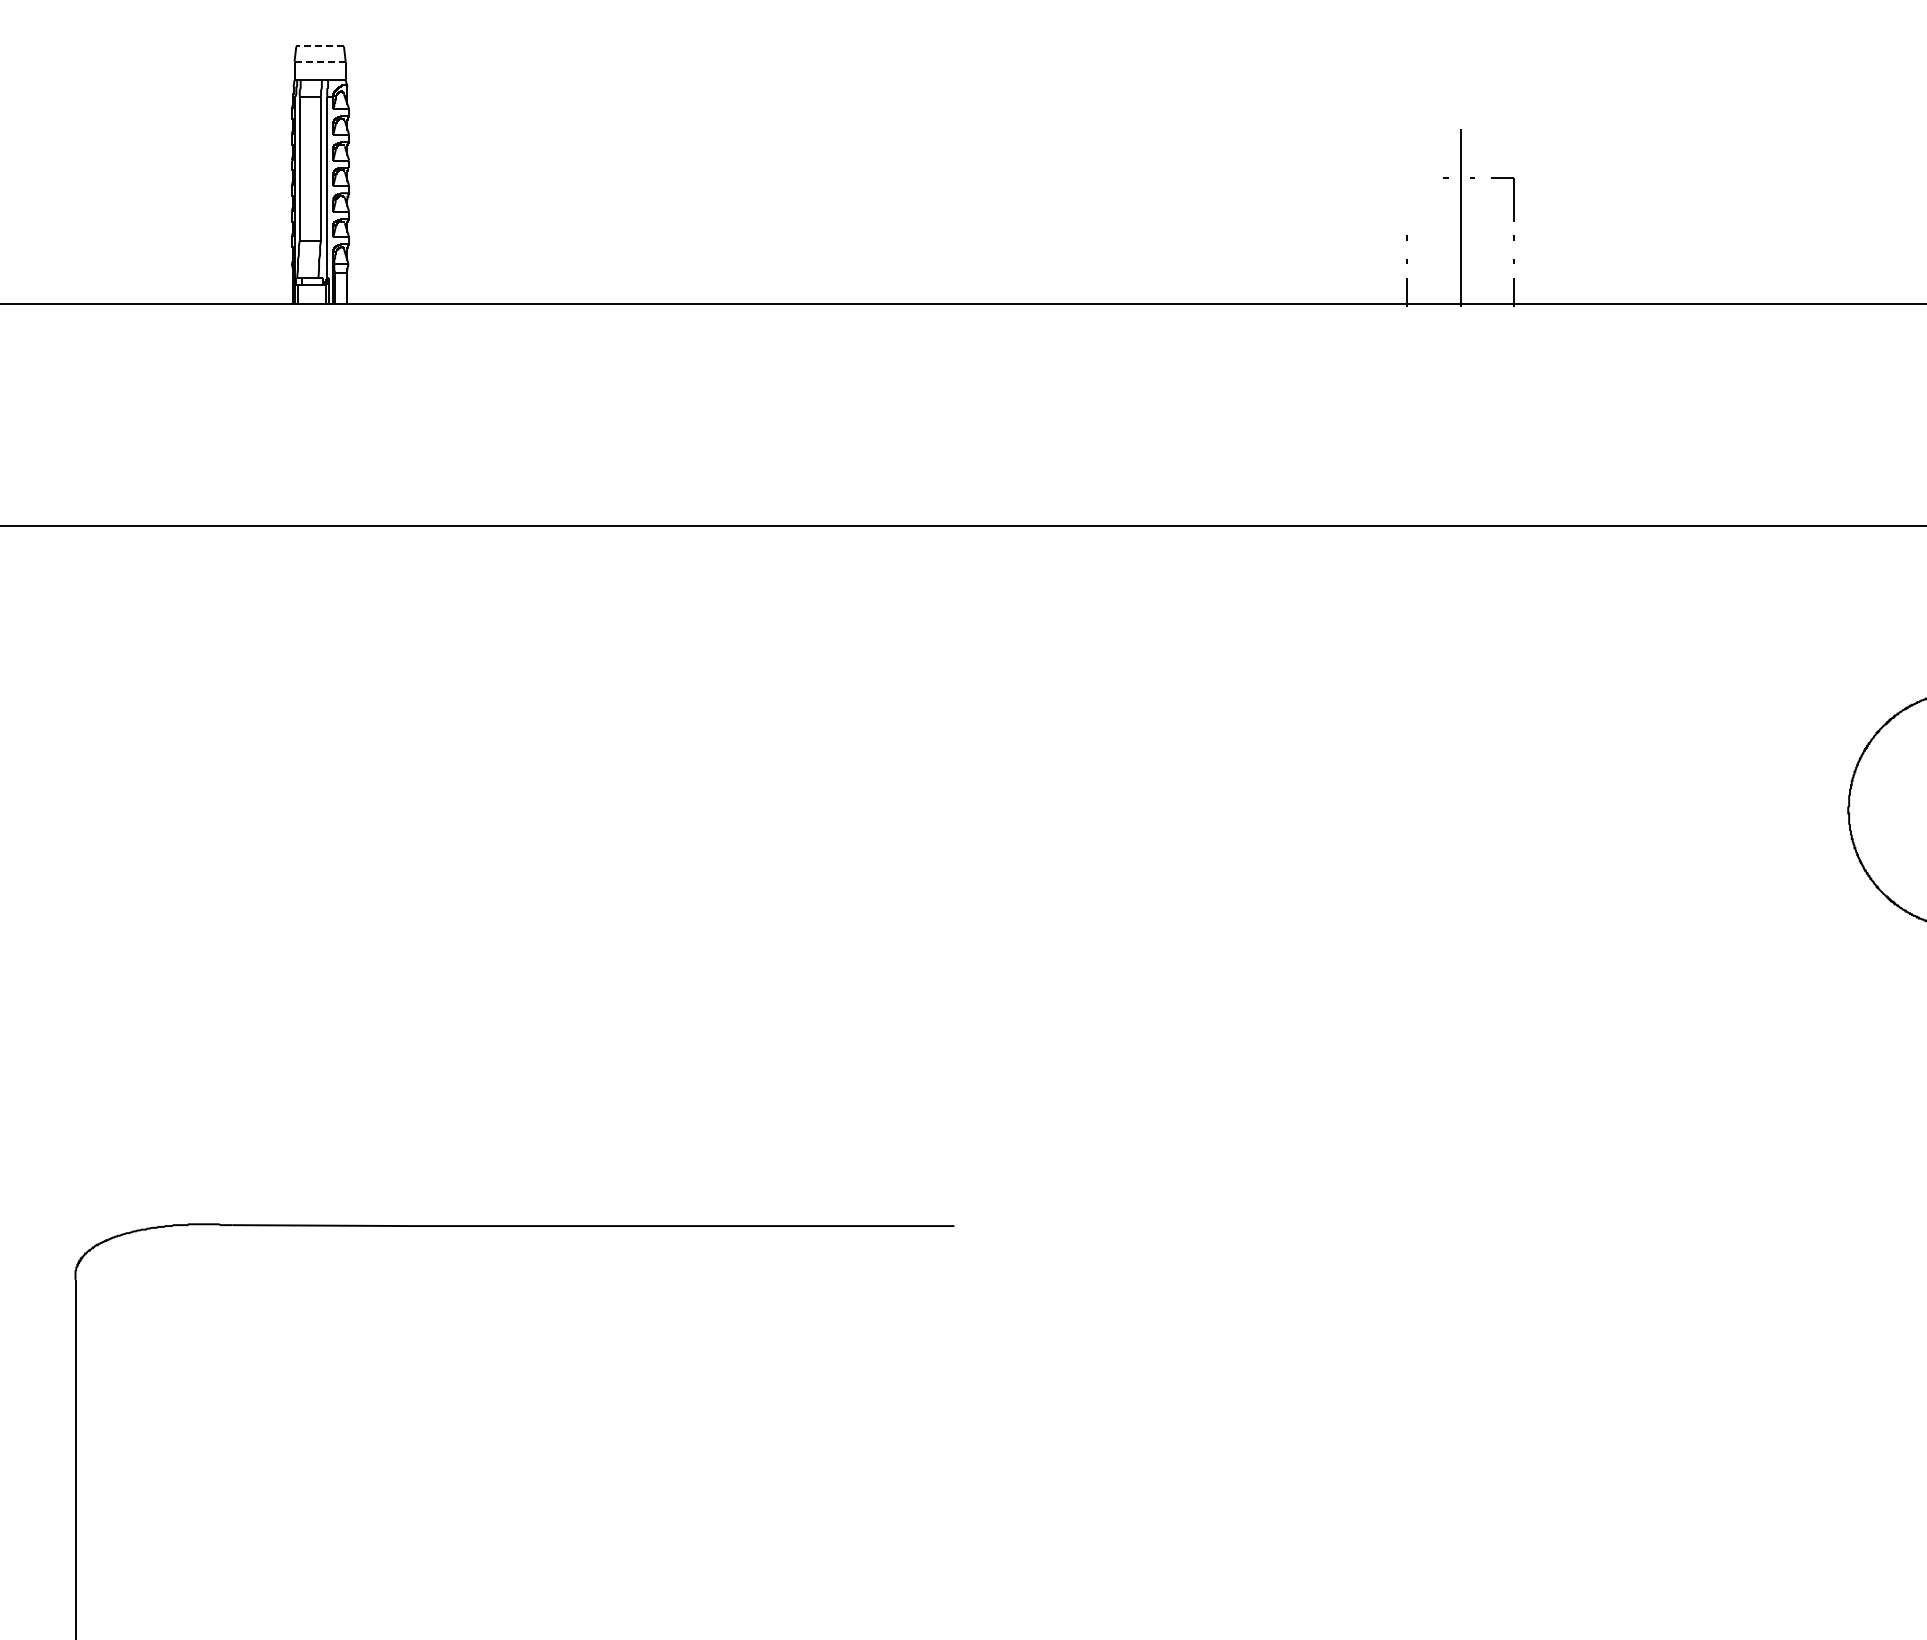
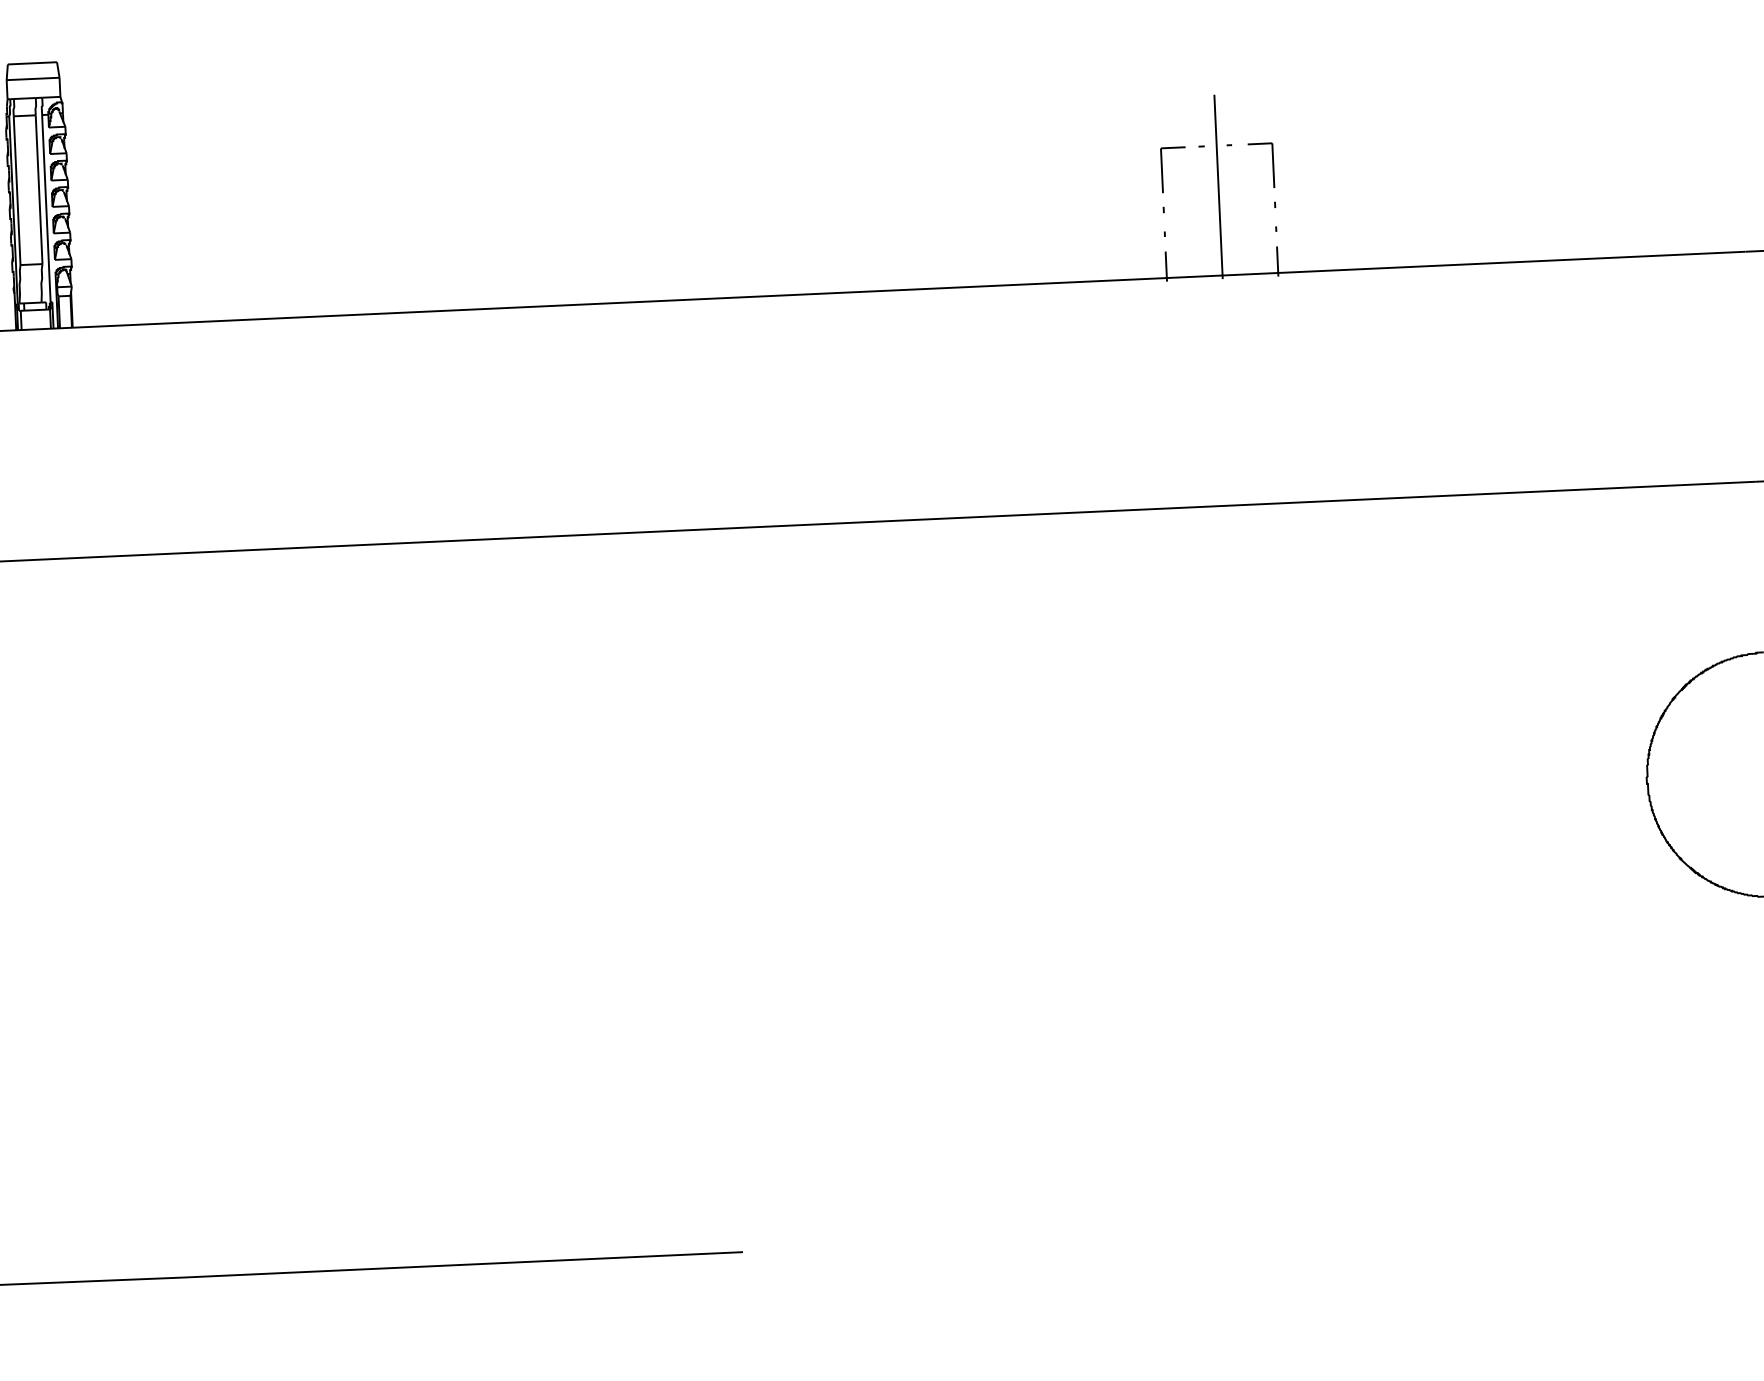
line: (320, 46) -> (32, 63), dashed -> solid
line: (320, 61) -> (33, 78), dashed -> solid
part: (1407, 199) -> (1162, 170), added

